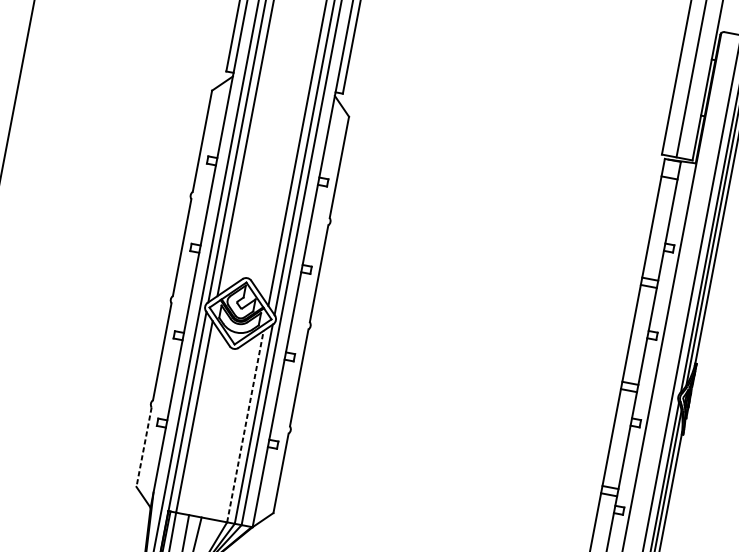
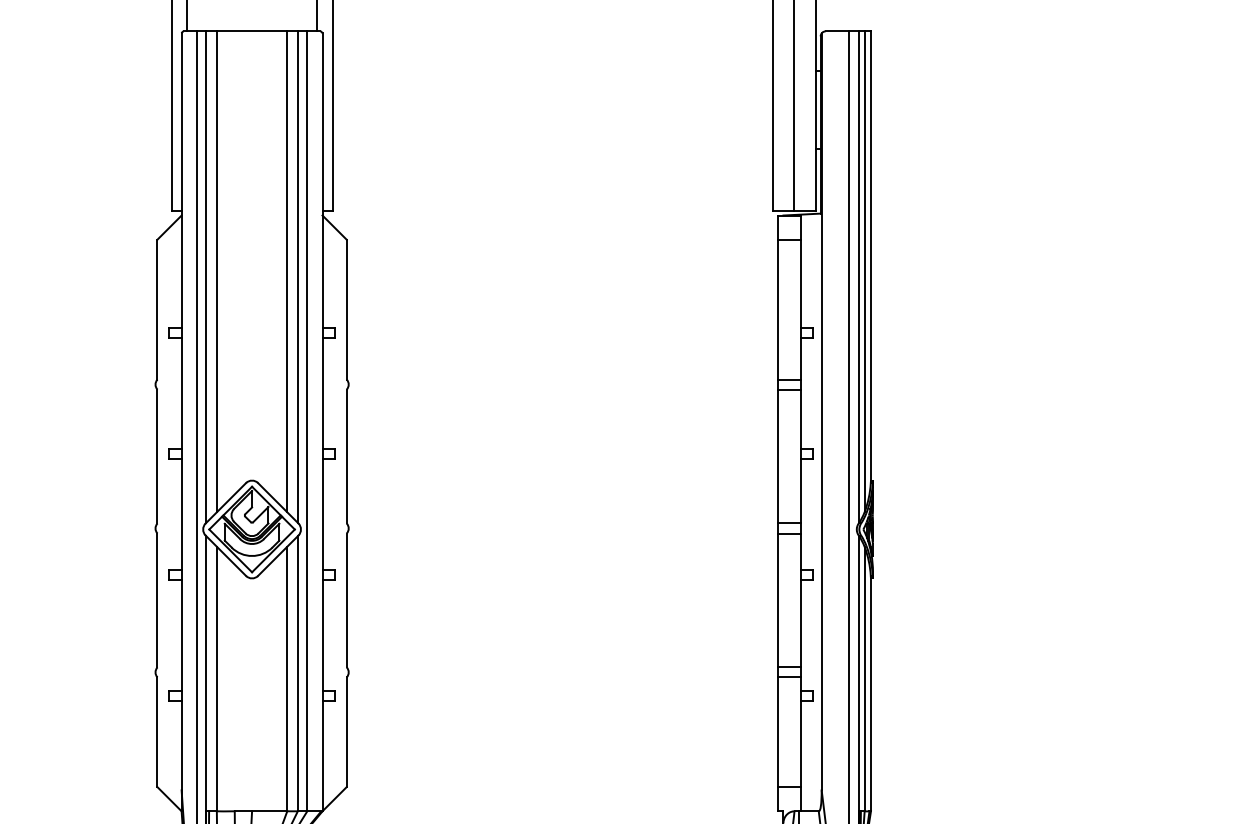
line: (245, 426) -> (287, 678), dashed -> solid
line: (144, 447) -> (157, 732), dashed -> solid

